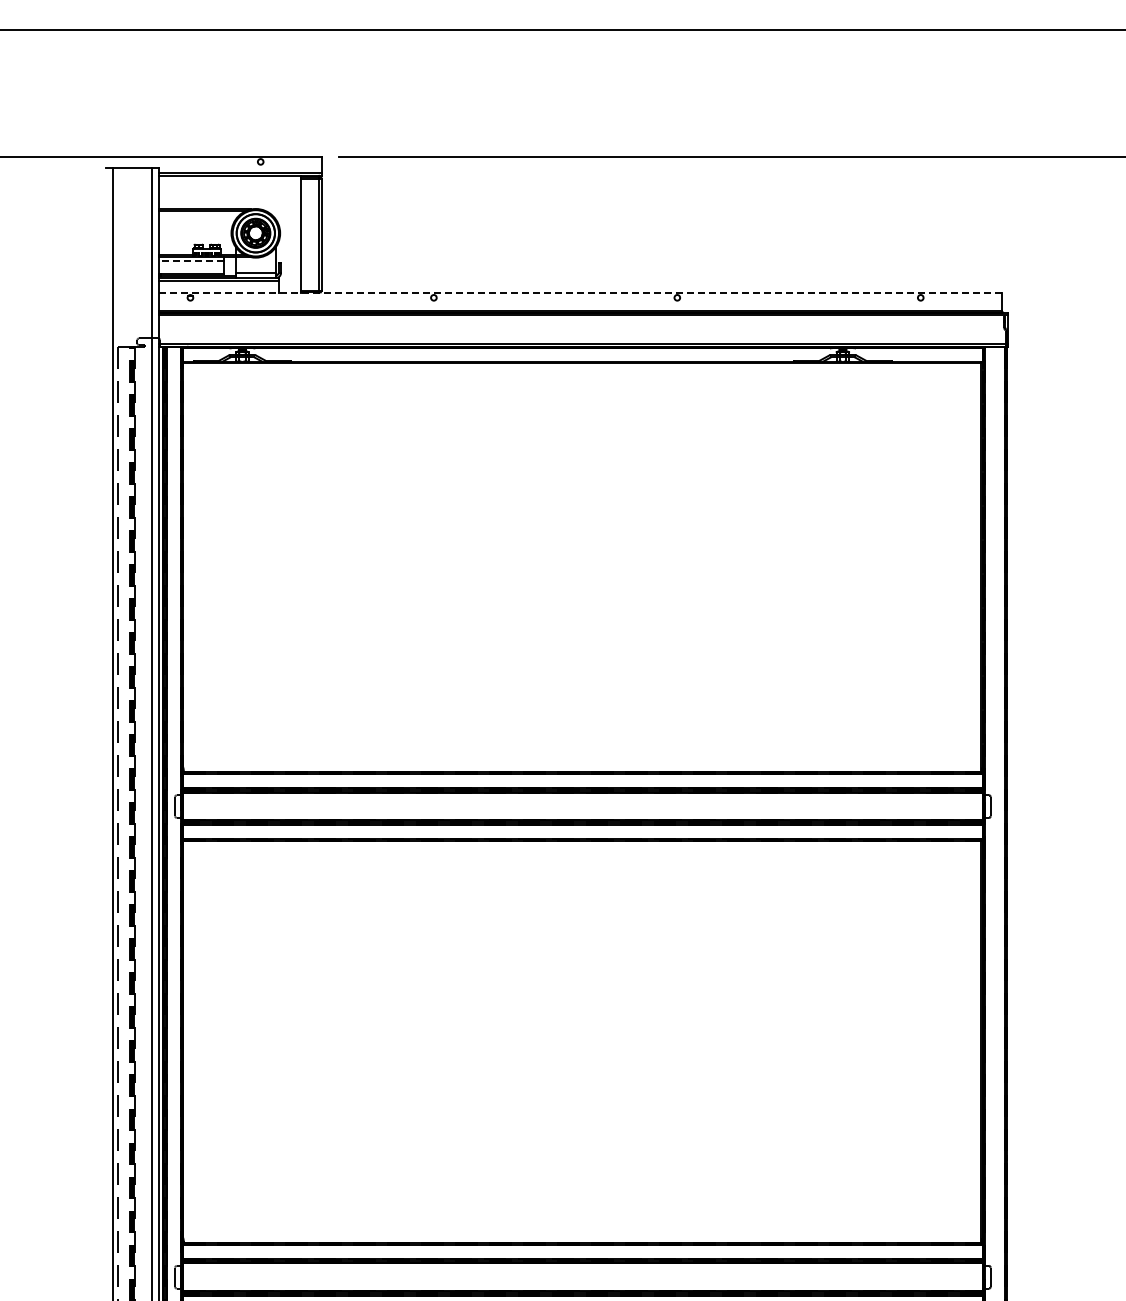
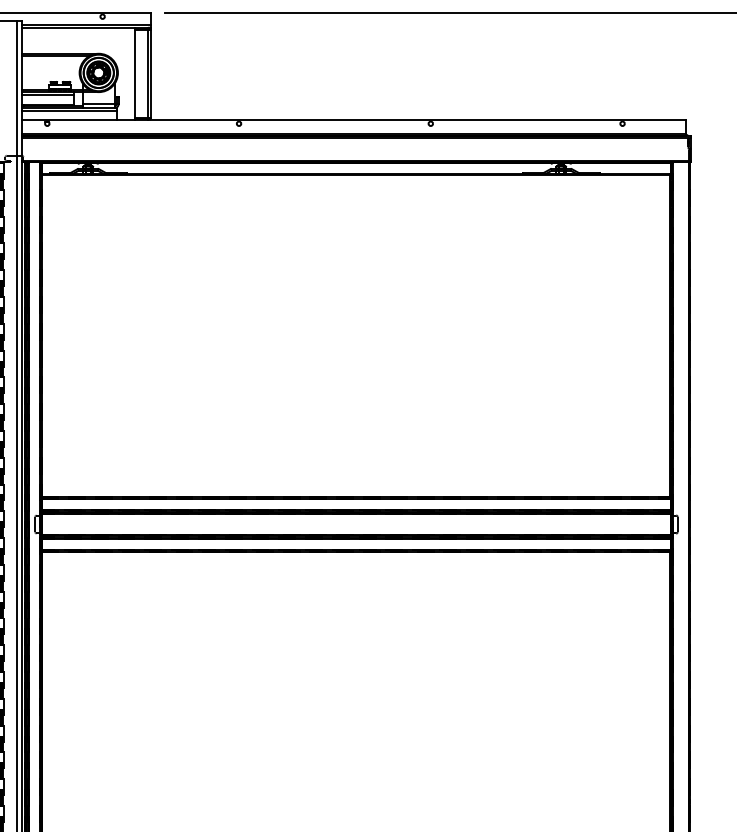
line: (191, 261) -> (48, 95), dashed -> solid
line: (580, 292) -> (354, 119), dashed -> solid

